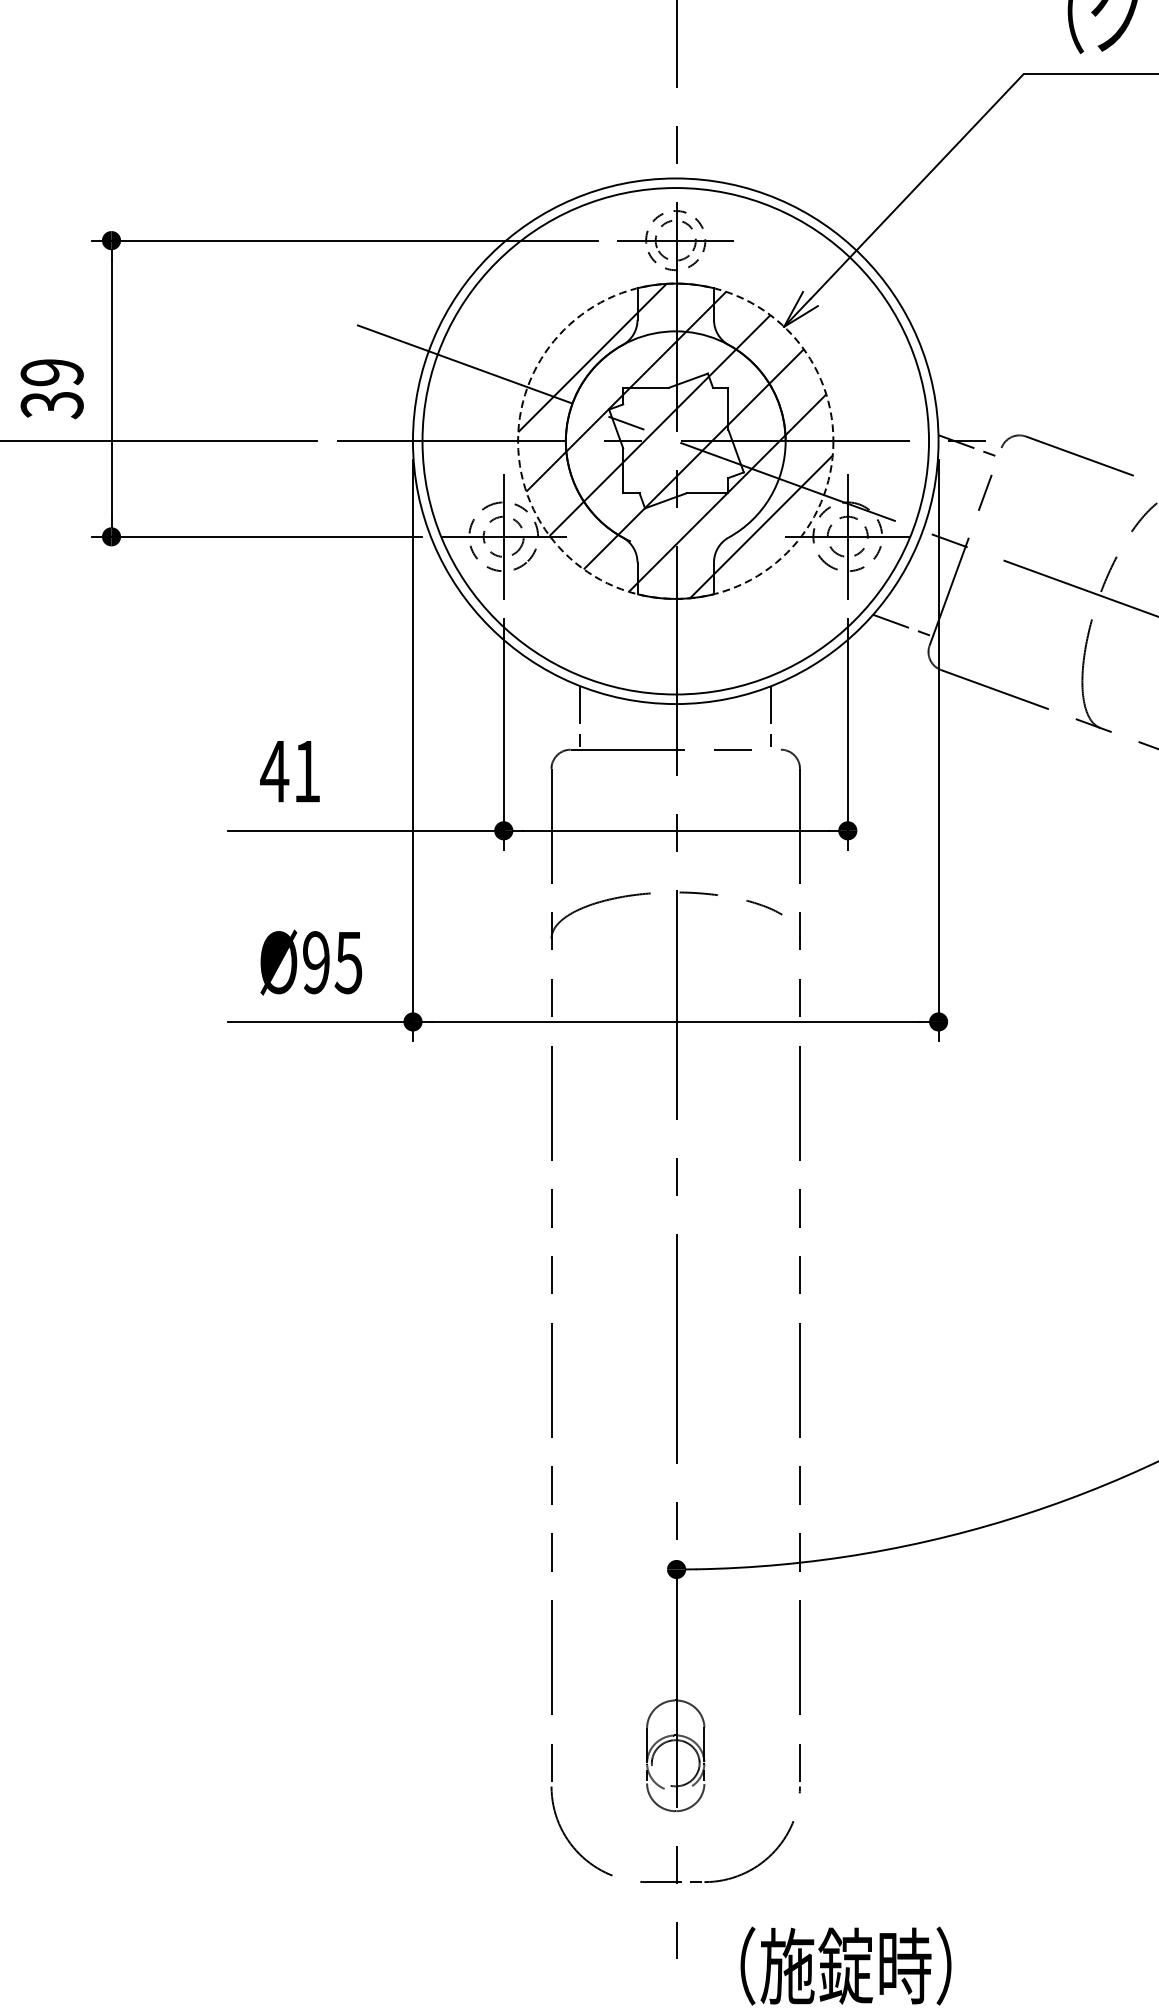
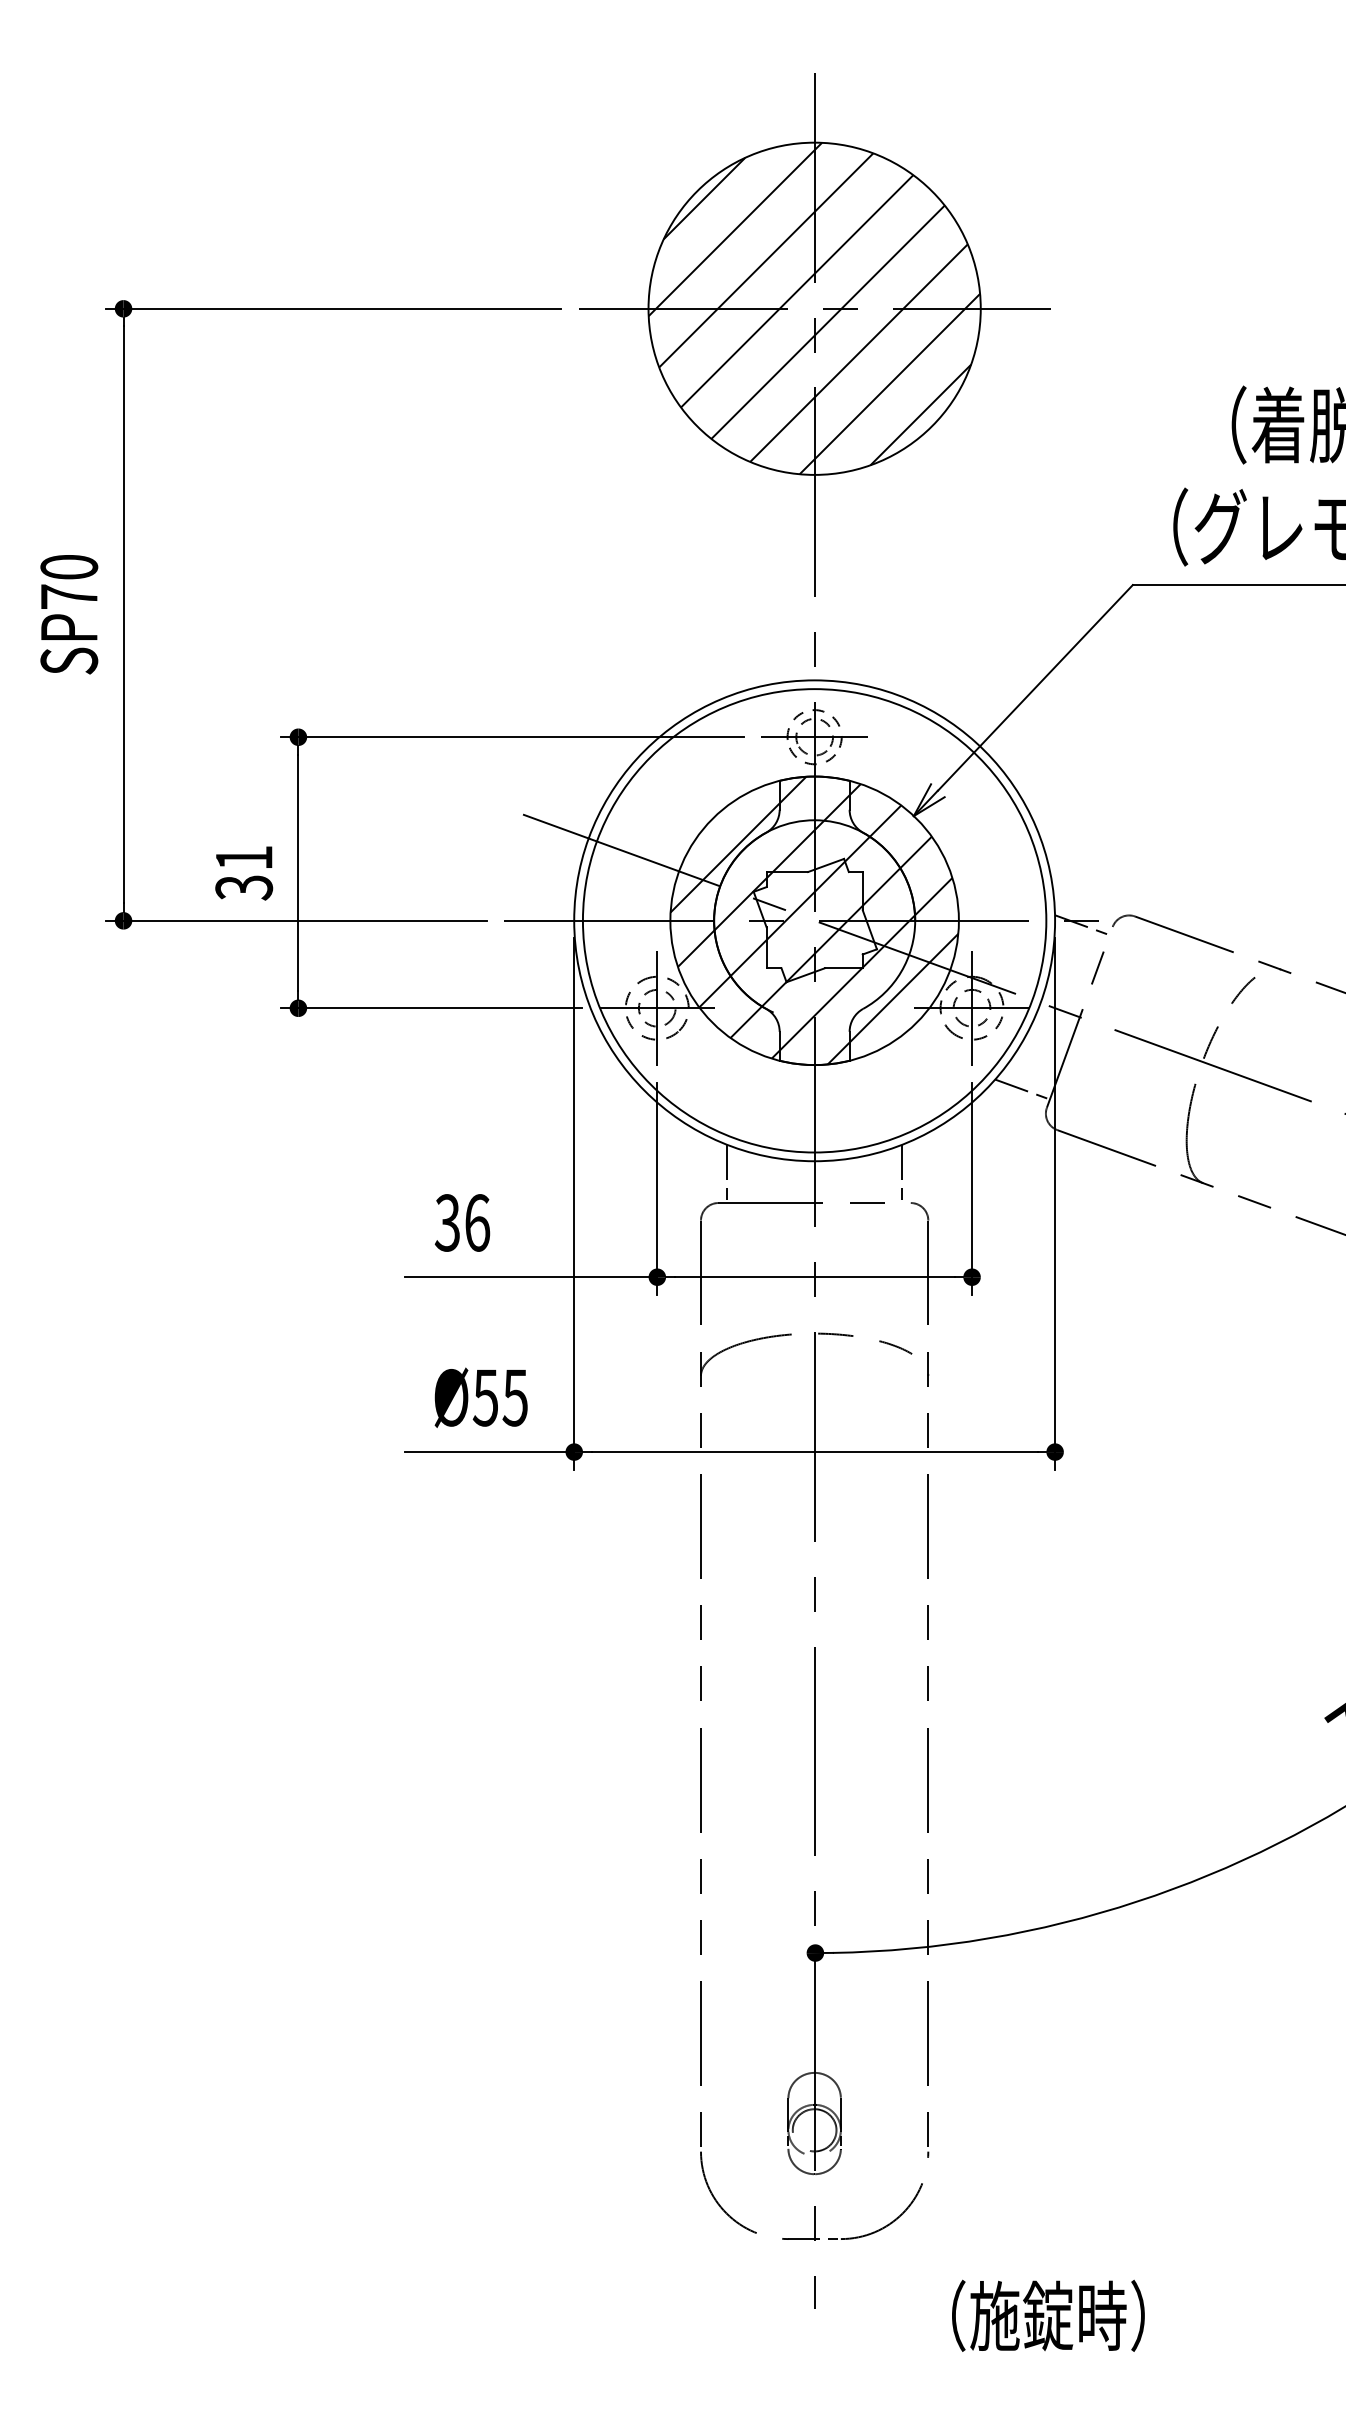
text: (52, 373) -> (244, 858), 39 -> 31
circle: (675, 440) -> (814, 920), dashed -> solid
text: (290, 771) -> (462, 1222), 41 -> 36
text: (314, 962) -> (484, 1397), Ø95 -> Ø55
text: (846, 1965) -> (1048, 2315), moved

